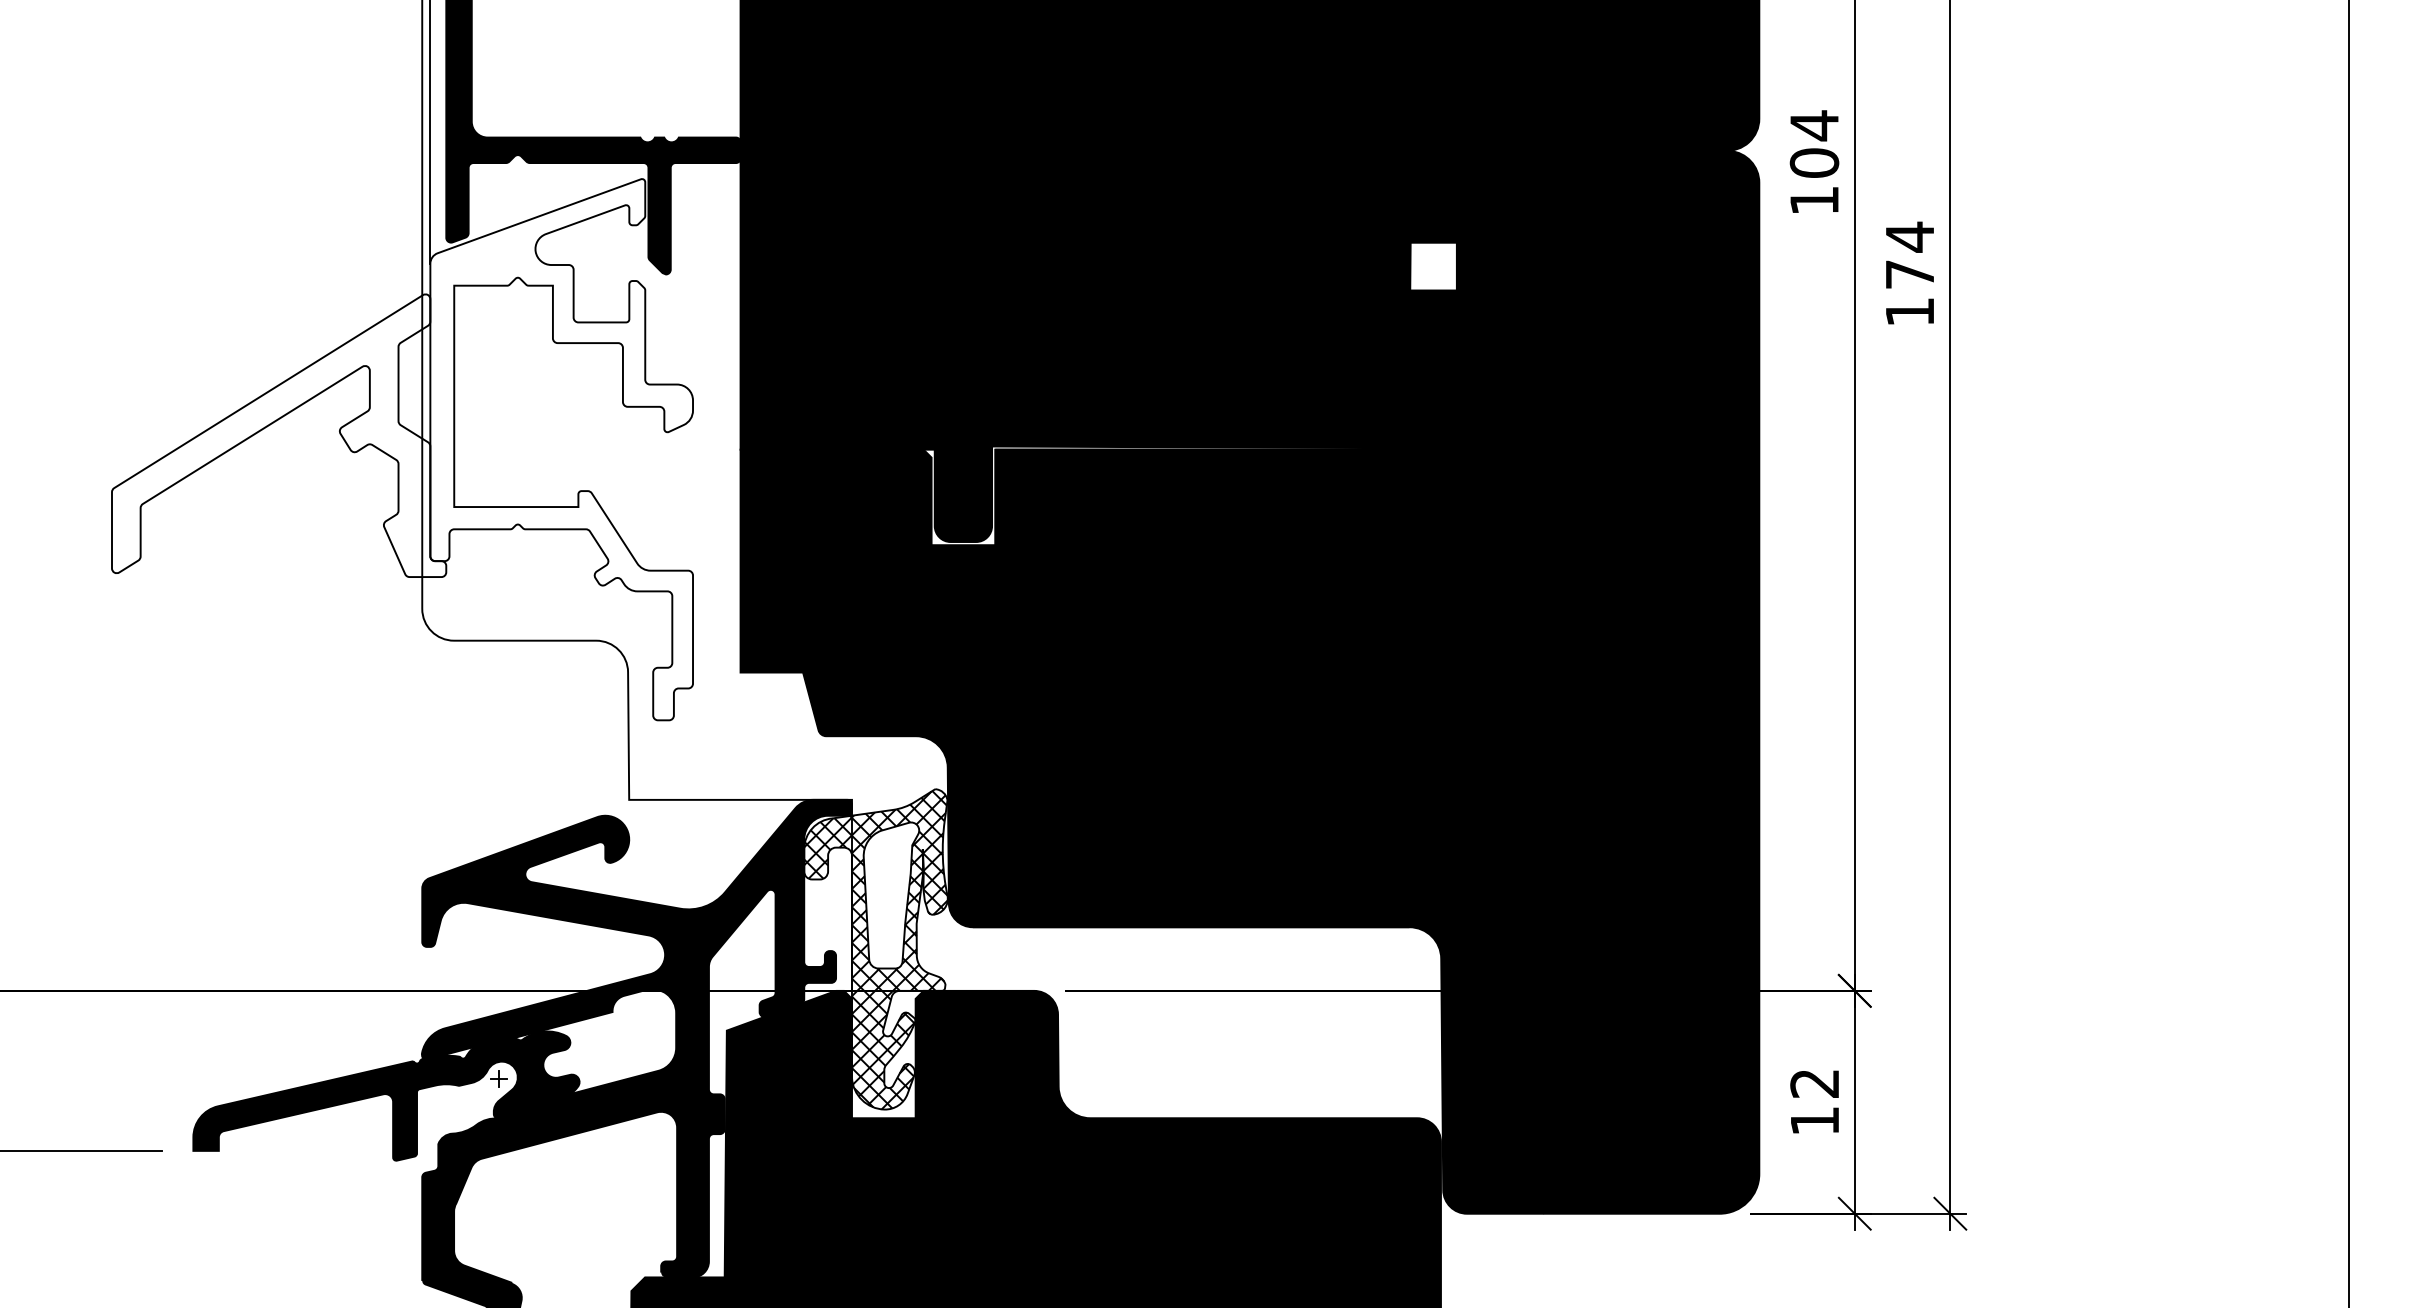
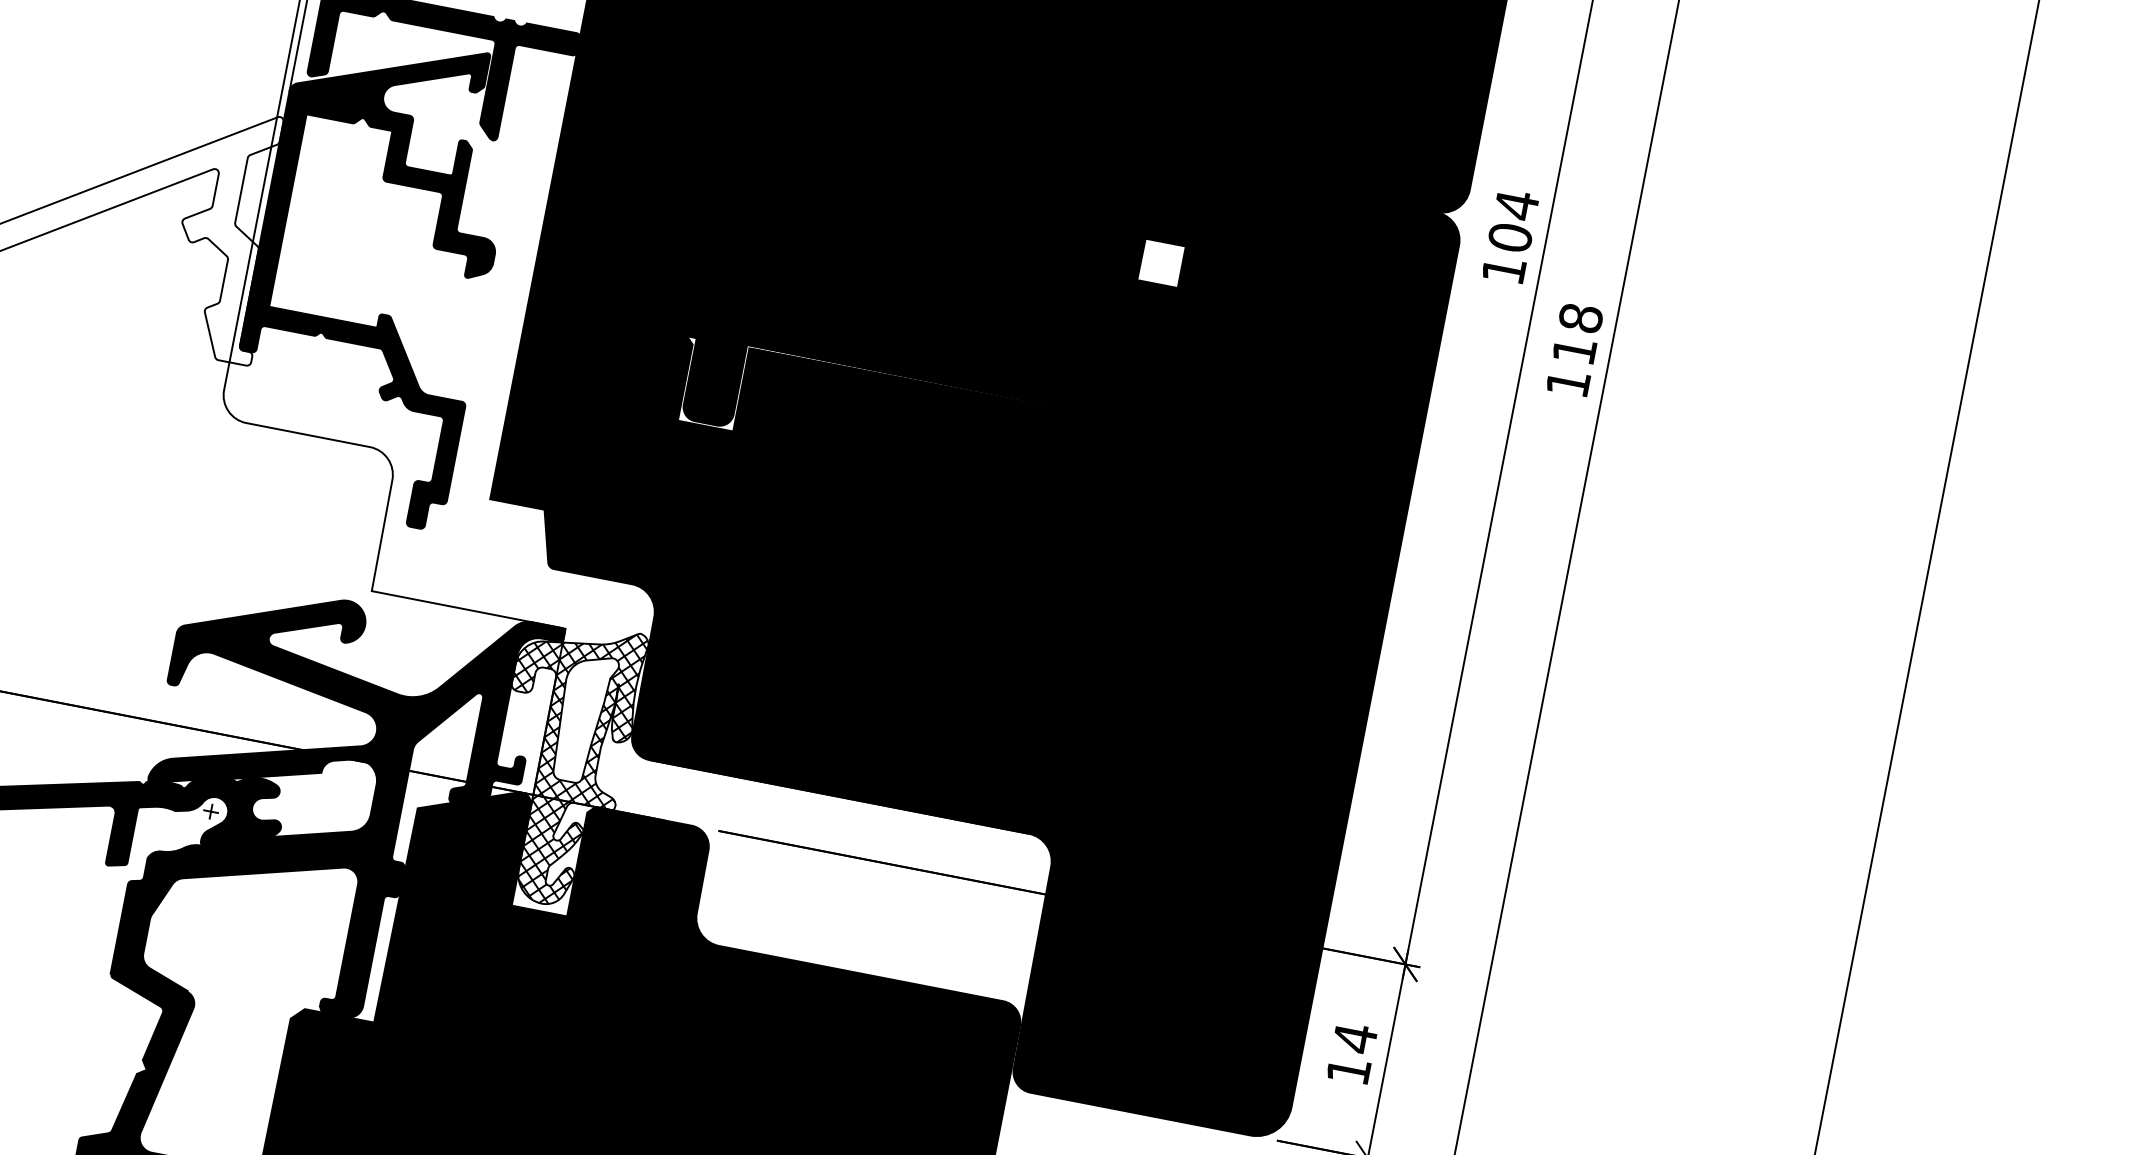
text: (1909, 254) -> (1577, 333), 174 -> 118
fill: (561, 449) -> (372, 274), added
text: (1814, 1083) -> (1354, 1038), 12 -> 14

